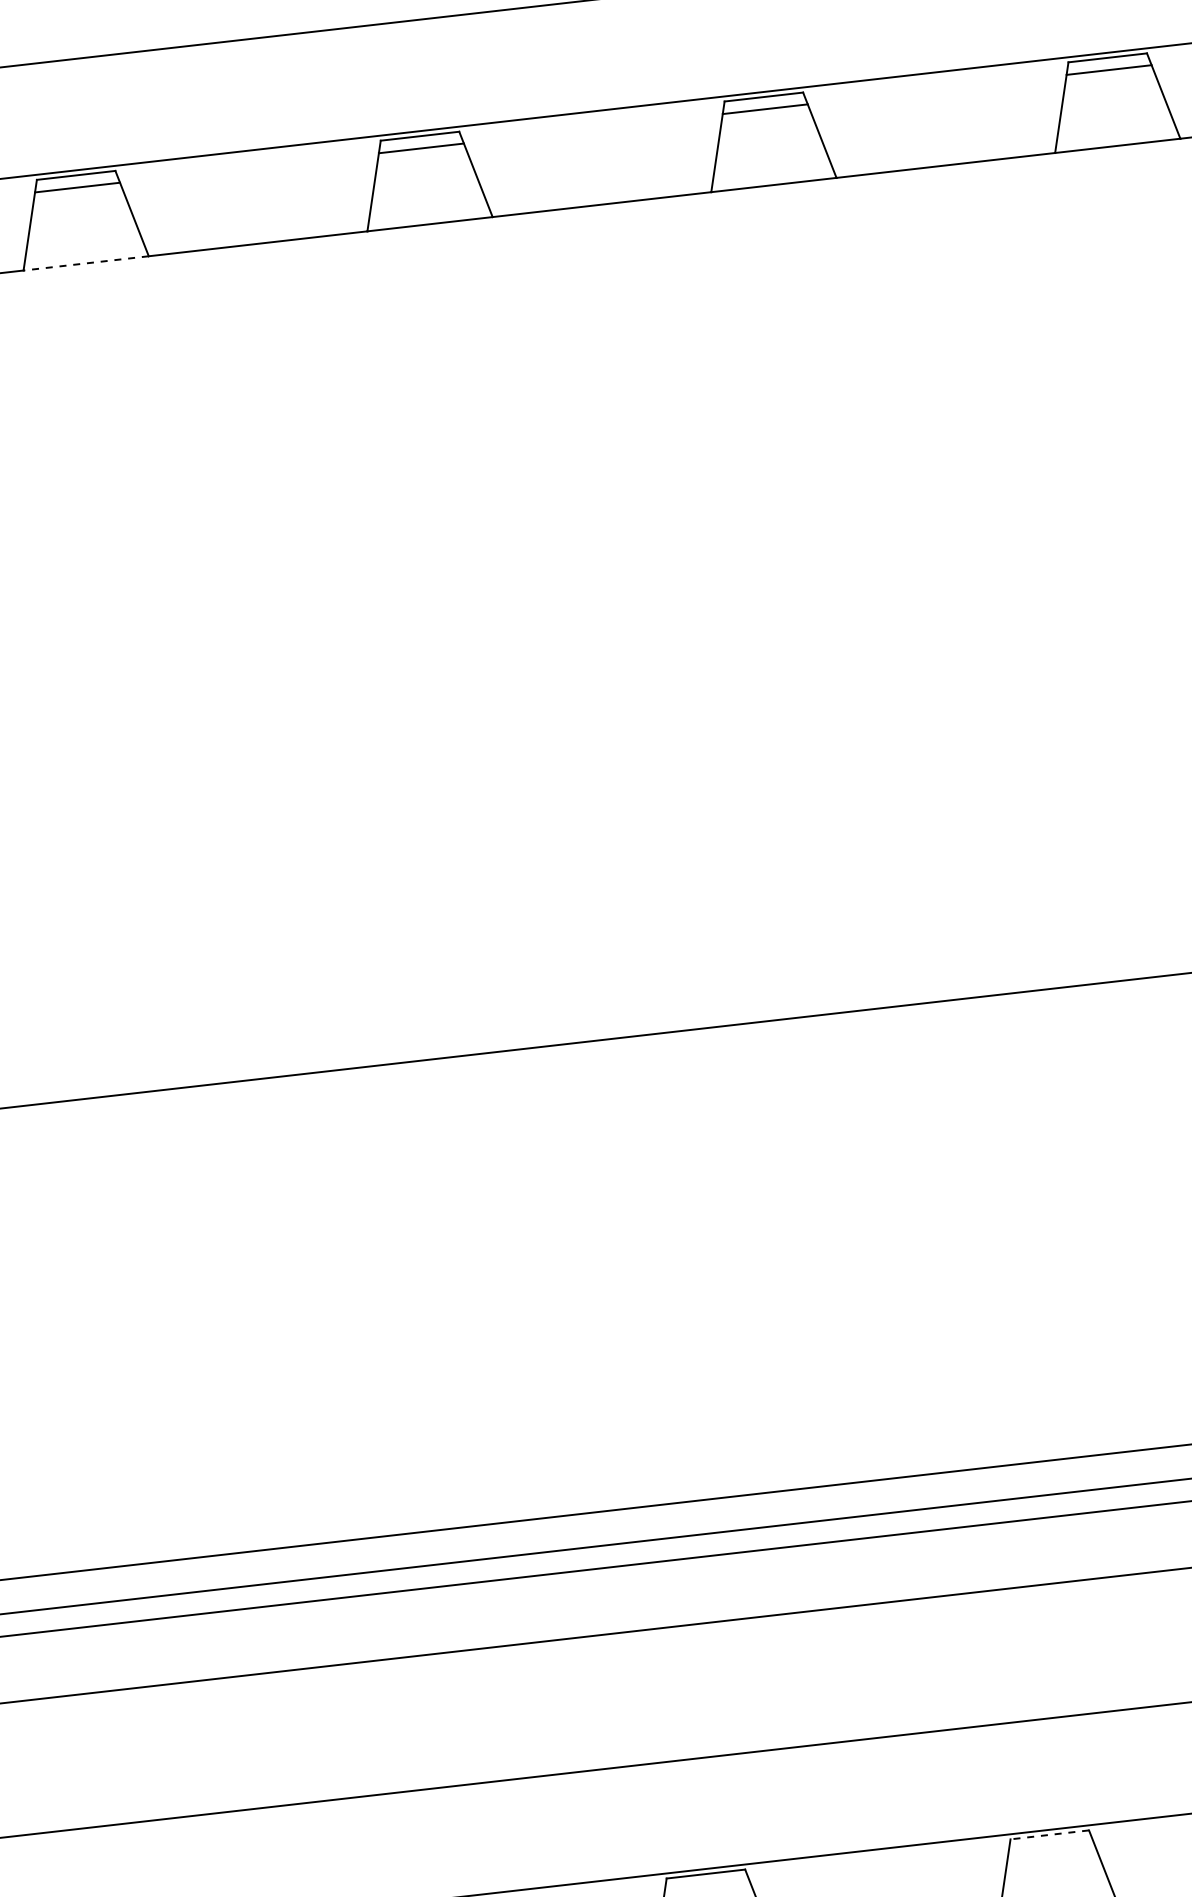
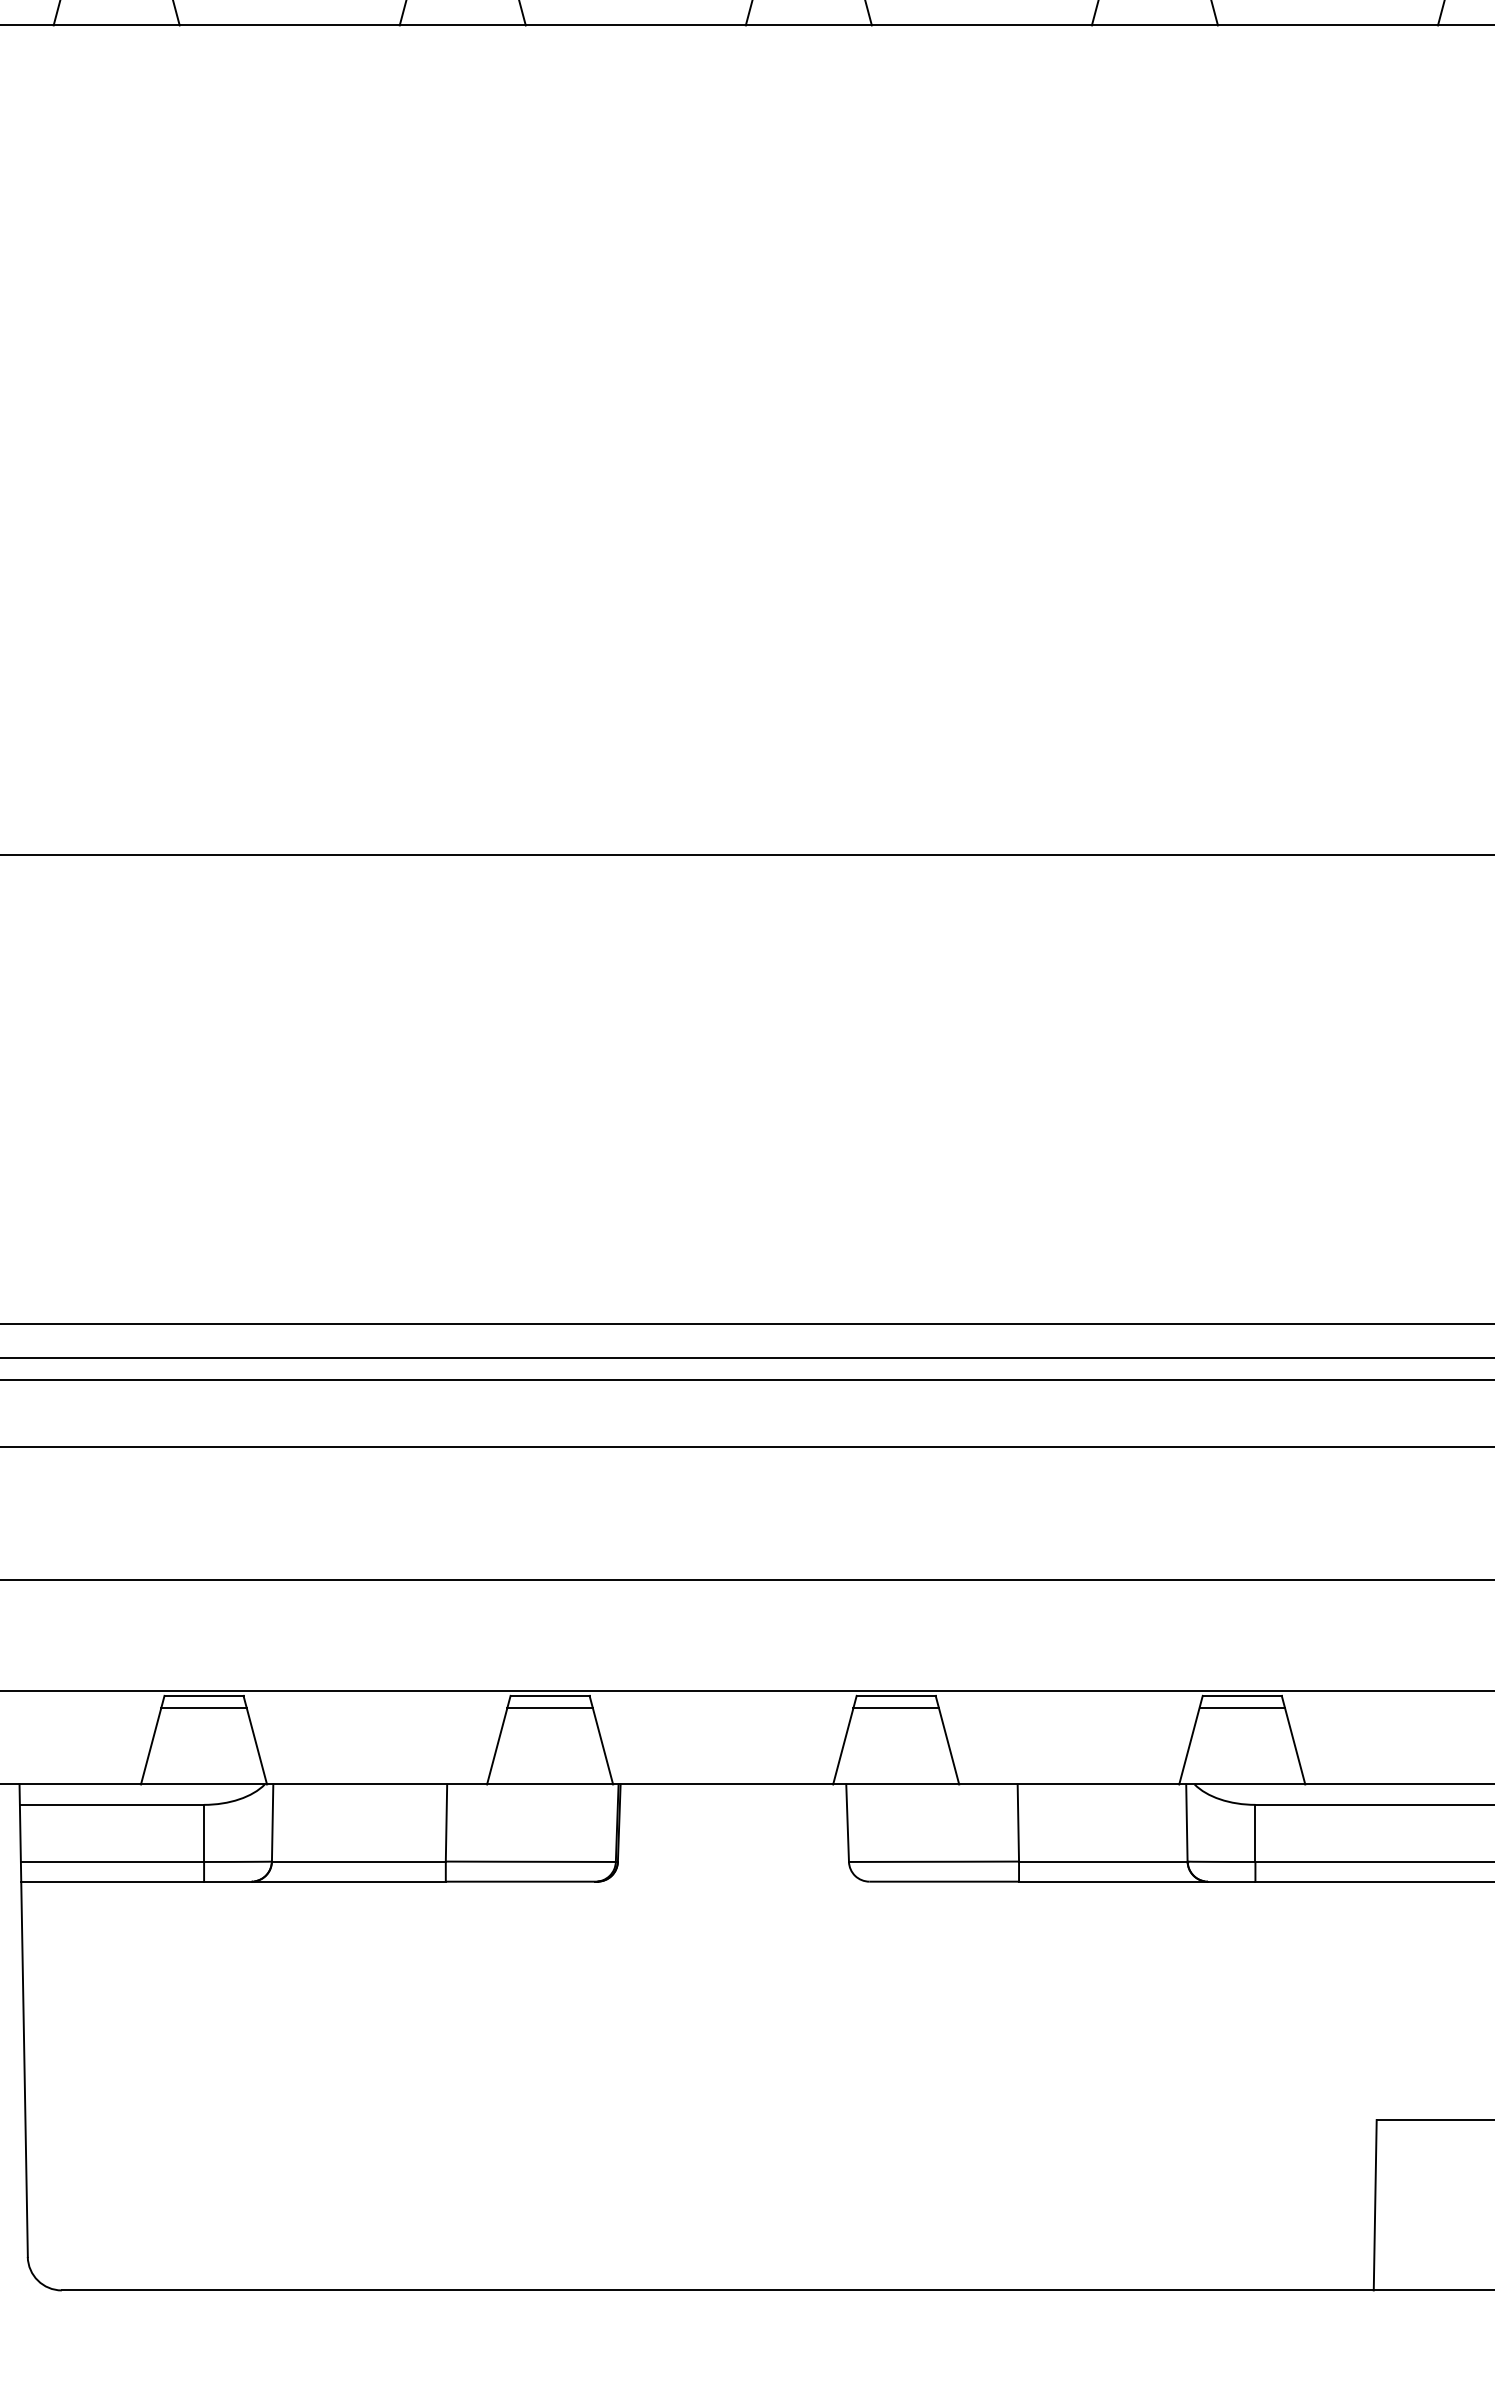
line: (85, 263) -> (462, 25), dashed -> solid
line: (1049, 1834) -> (1242, 1695), dashed -> solid
line: (1051, 1847) -> (1242, 1708), added
line: (706, 1886) -> (895, 1708), added

